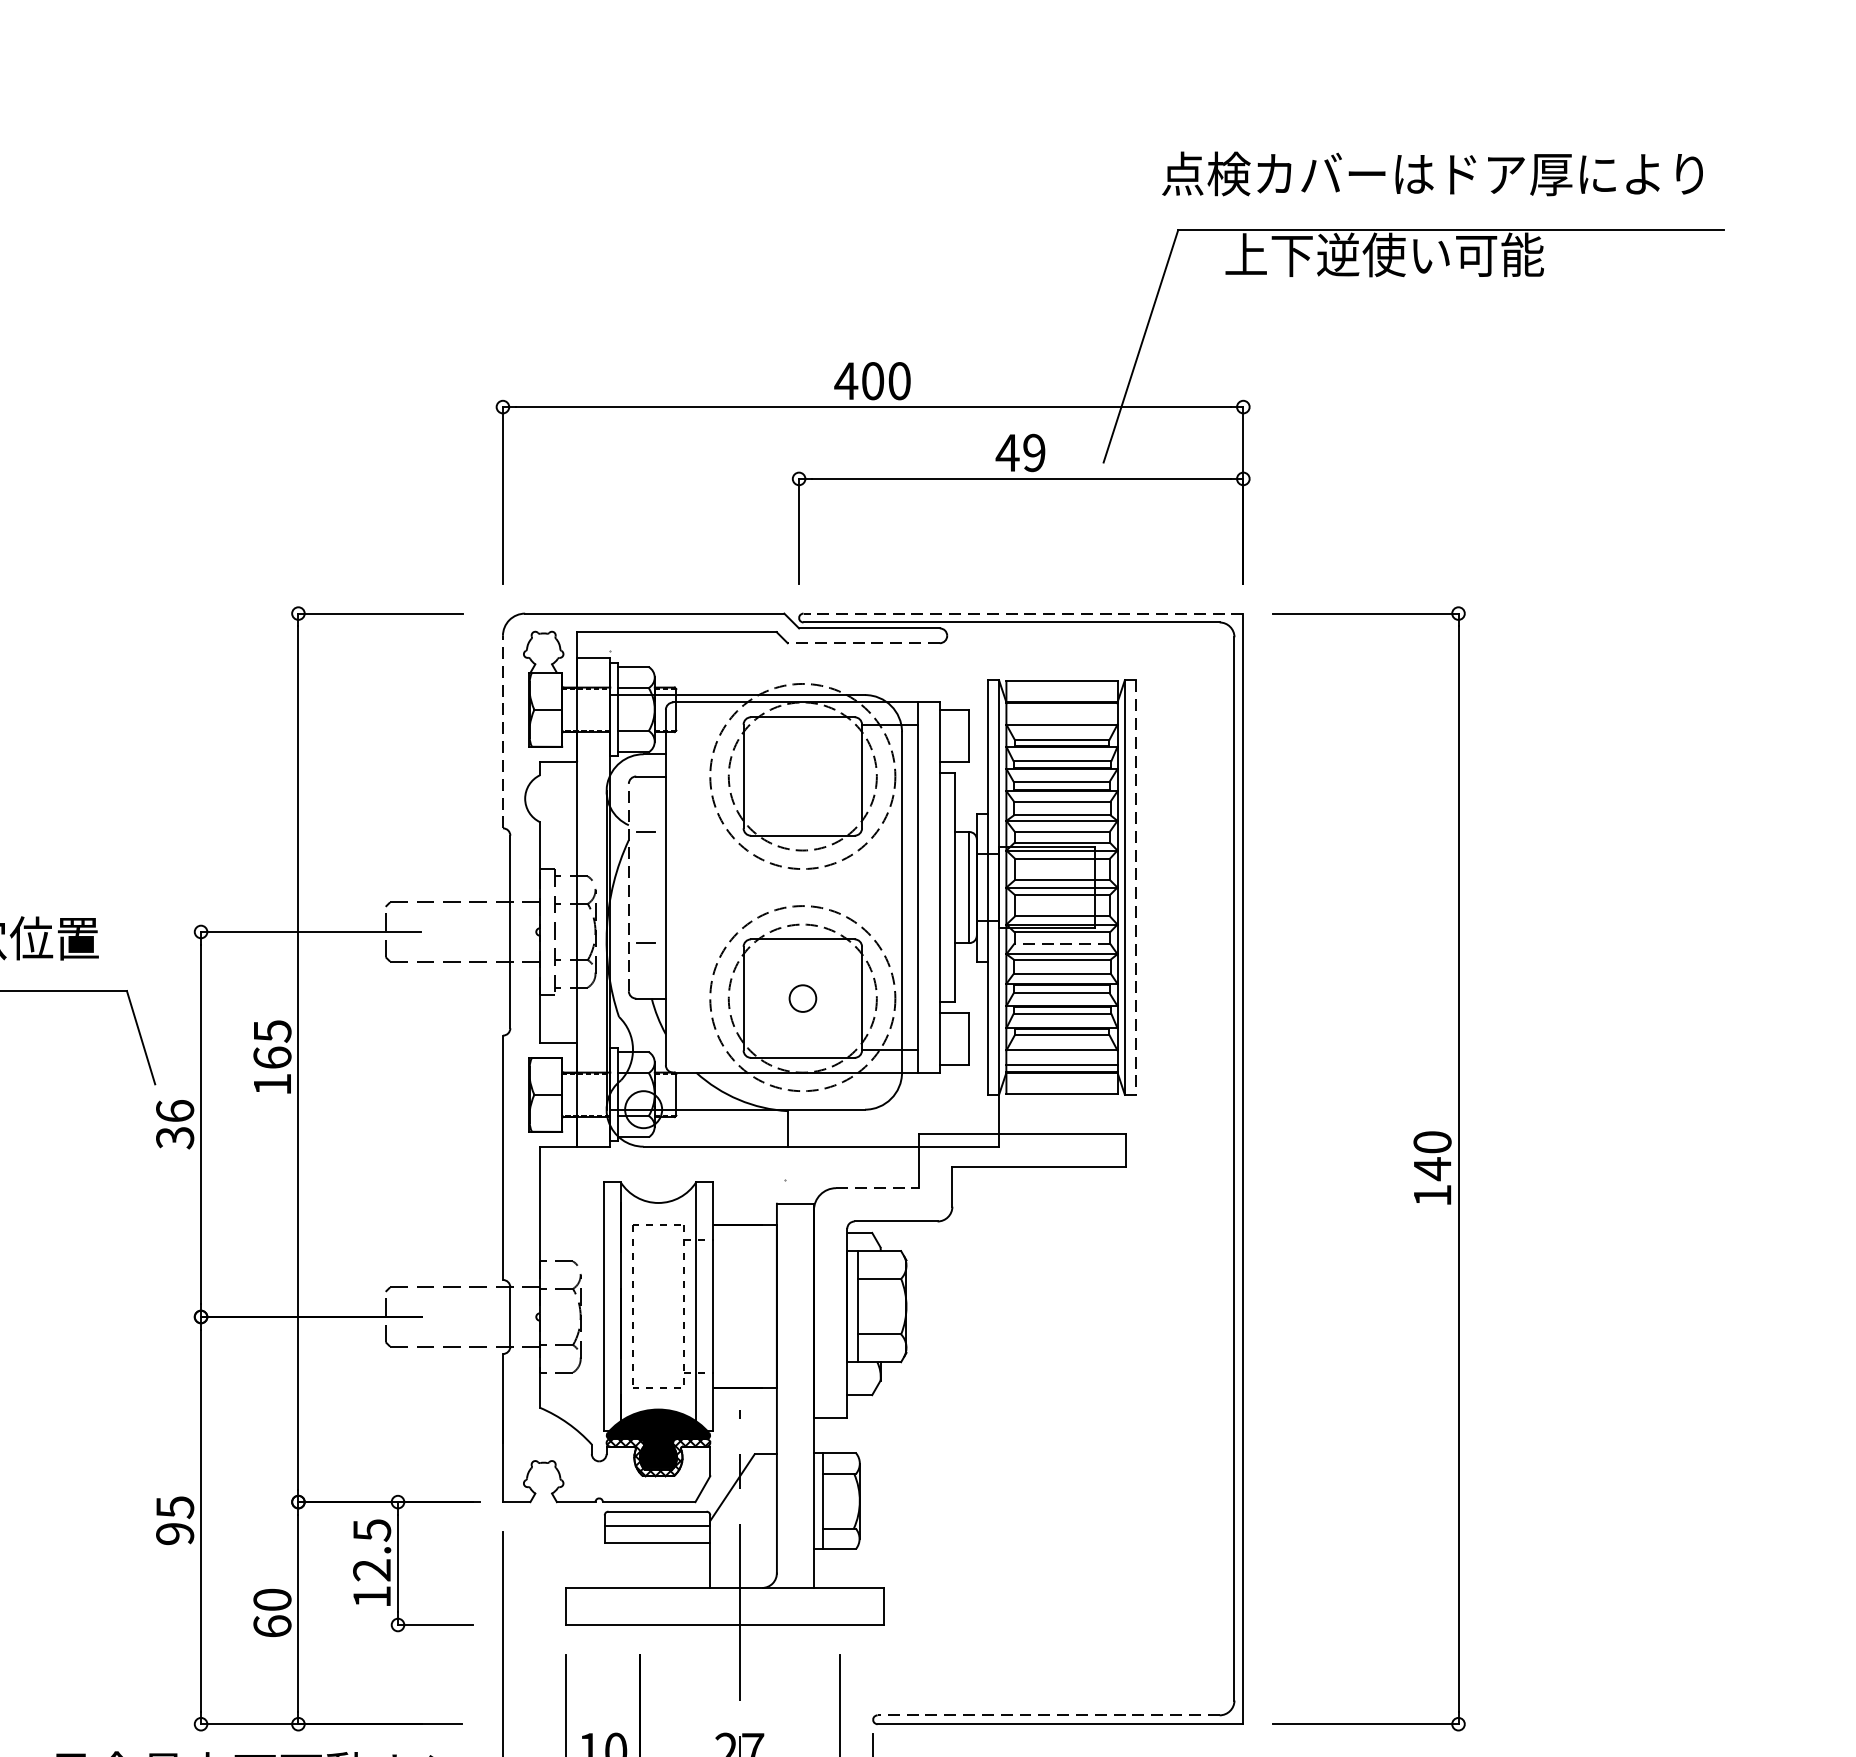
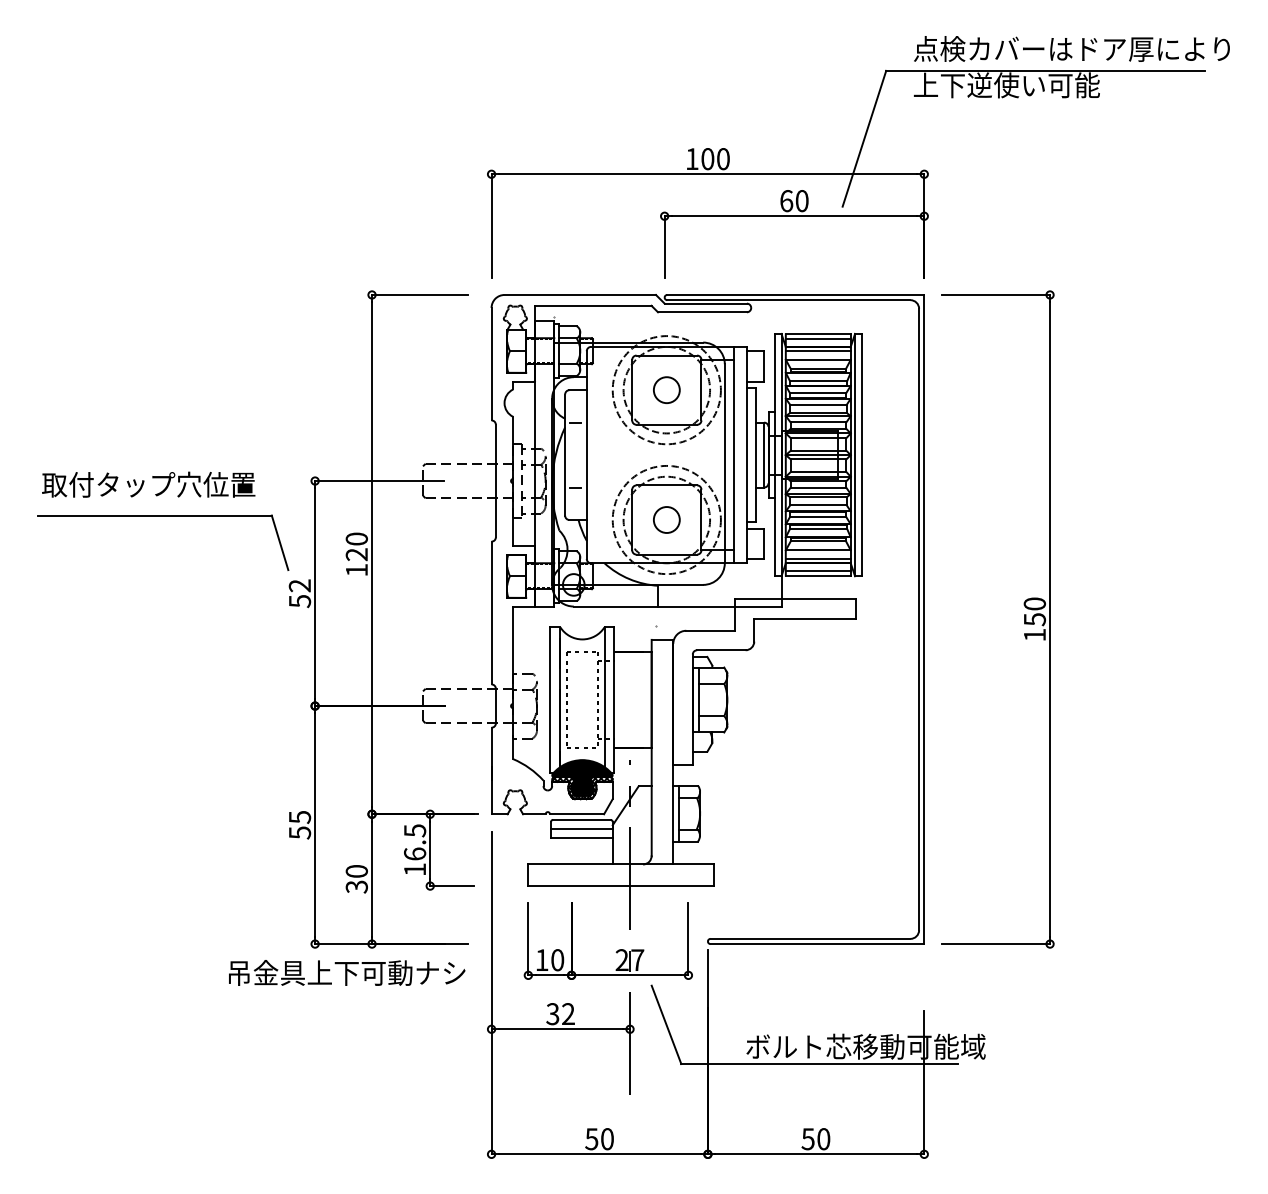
text: (1431, 173) -> (1071, 48), moved
text: (846, 380) -> (692, 158), 400 -> 100
text: (1019, 453) -> (793, 201), 49 -> 60
line: (1022, 612) -> (795, 294), dashed -> solid
line: (862, 643) -> (701, 312), dashed -> solid
line: (1060, 688) -> (817, 338), added
line: (1062, 710) -> (818, 351), added
line: (502, 730) -> (491, 363), dashed -> solid
circle: (802, 775) -> (666, 389), added
line: (629, 888) -> (565, 455), dashed -> solid
line: (1135, 888) -> (861, 455), dashed -> solid
line: (1062, 943) -> (818, 487), dashed -> solid
circle: (802, 997) -> (666, 519), size x1.67
text: (271, 1043) -> (356, 546), 165 -> 120
line: (1060, 1086) -> (817, 571), added
text: (174, 1124) -> (299, 593), 36 -> 52
text: (1431, 1168) -> (1034, 619), 140 -> 150
line: (879, 1187) -> (711, 630), dashed -> solid
text: (174, 1533) -> (299, 832), 95 -> 55
text: (372, 1569) -> (415, 853), 12.5 -> 16.5
text: (271, 1625) -> (356, 886), 60 -> 30
line: (1048, 1714) -> (810, 938), dashed -> solid

